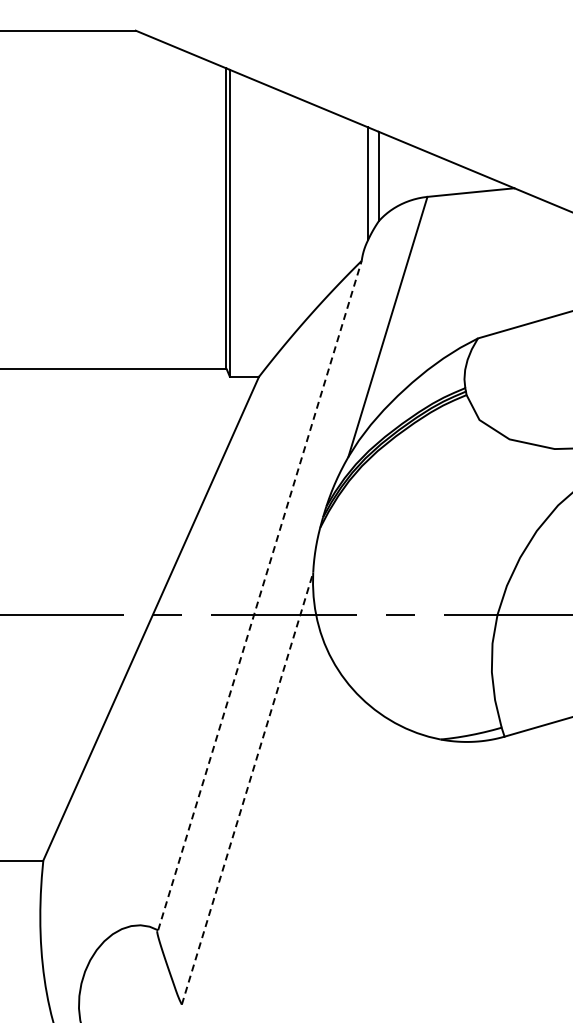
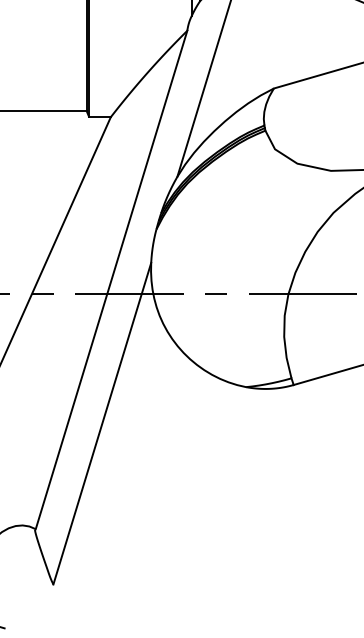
line: (259, 595) -> (111, 279), dashed -> solid
line: (247, 788) -> (102, 423), dashed -> solid

